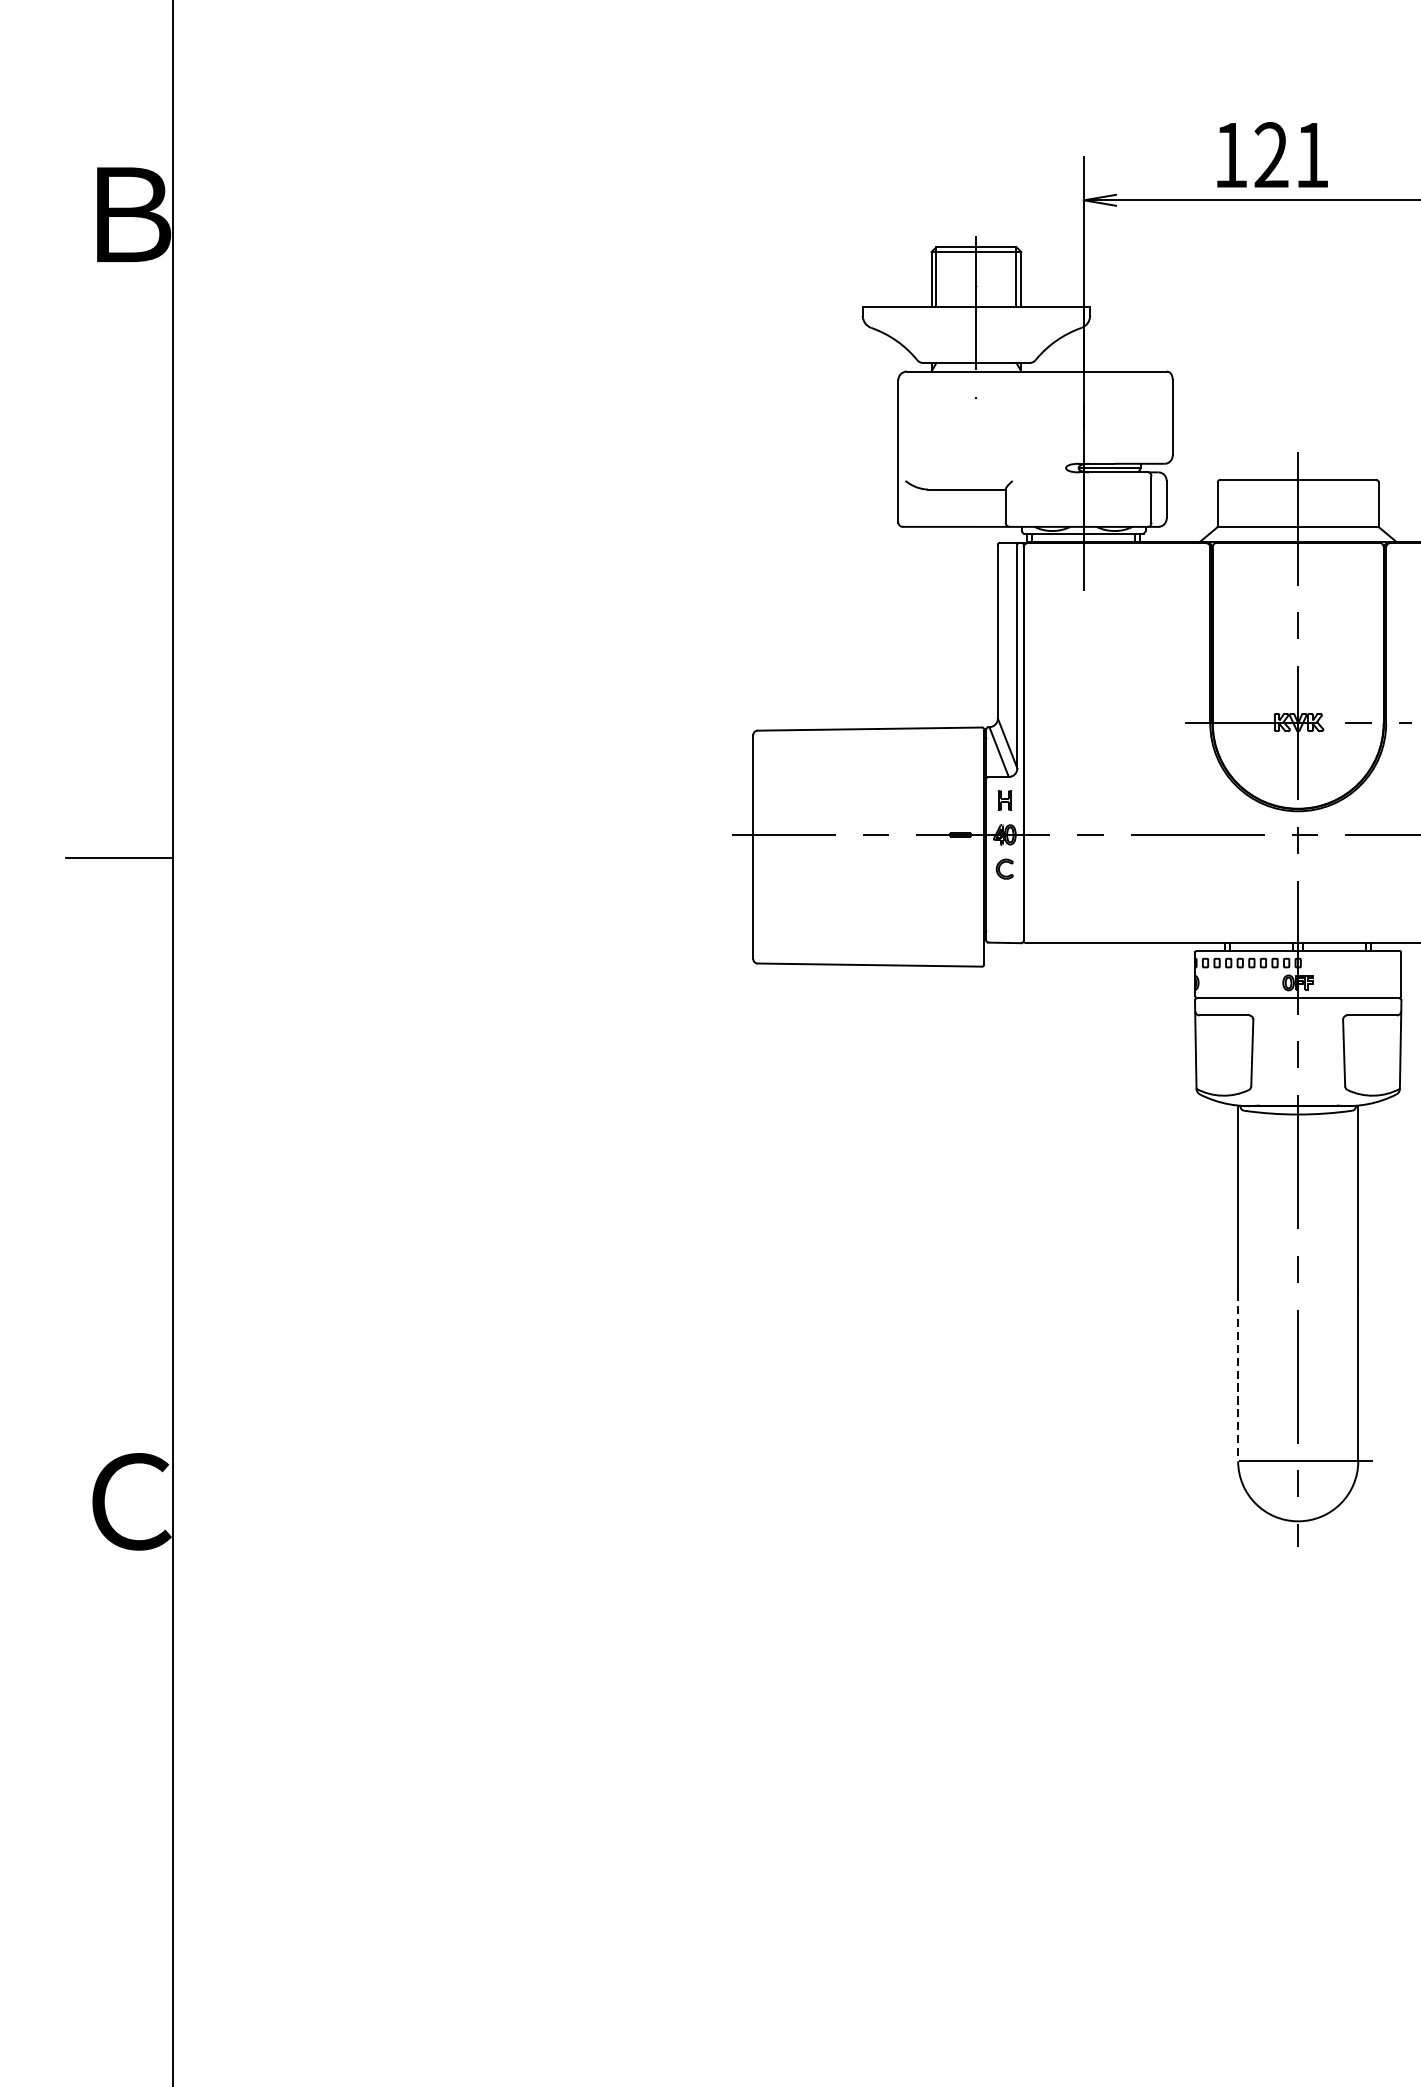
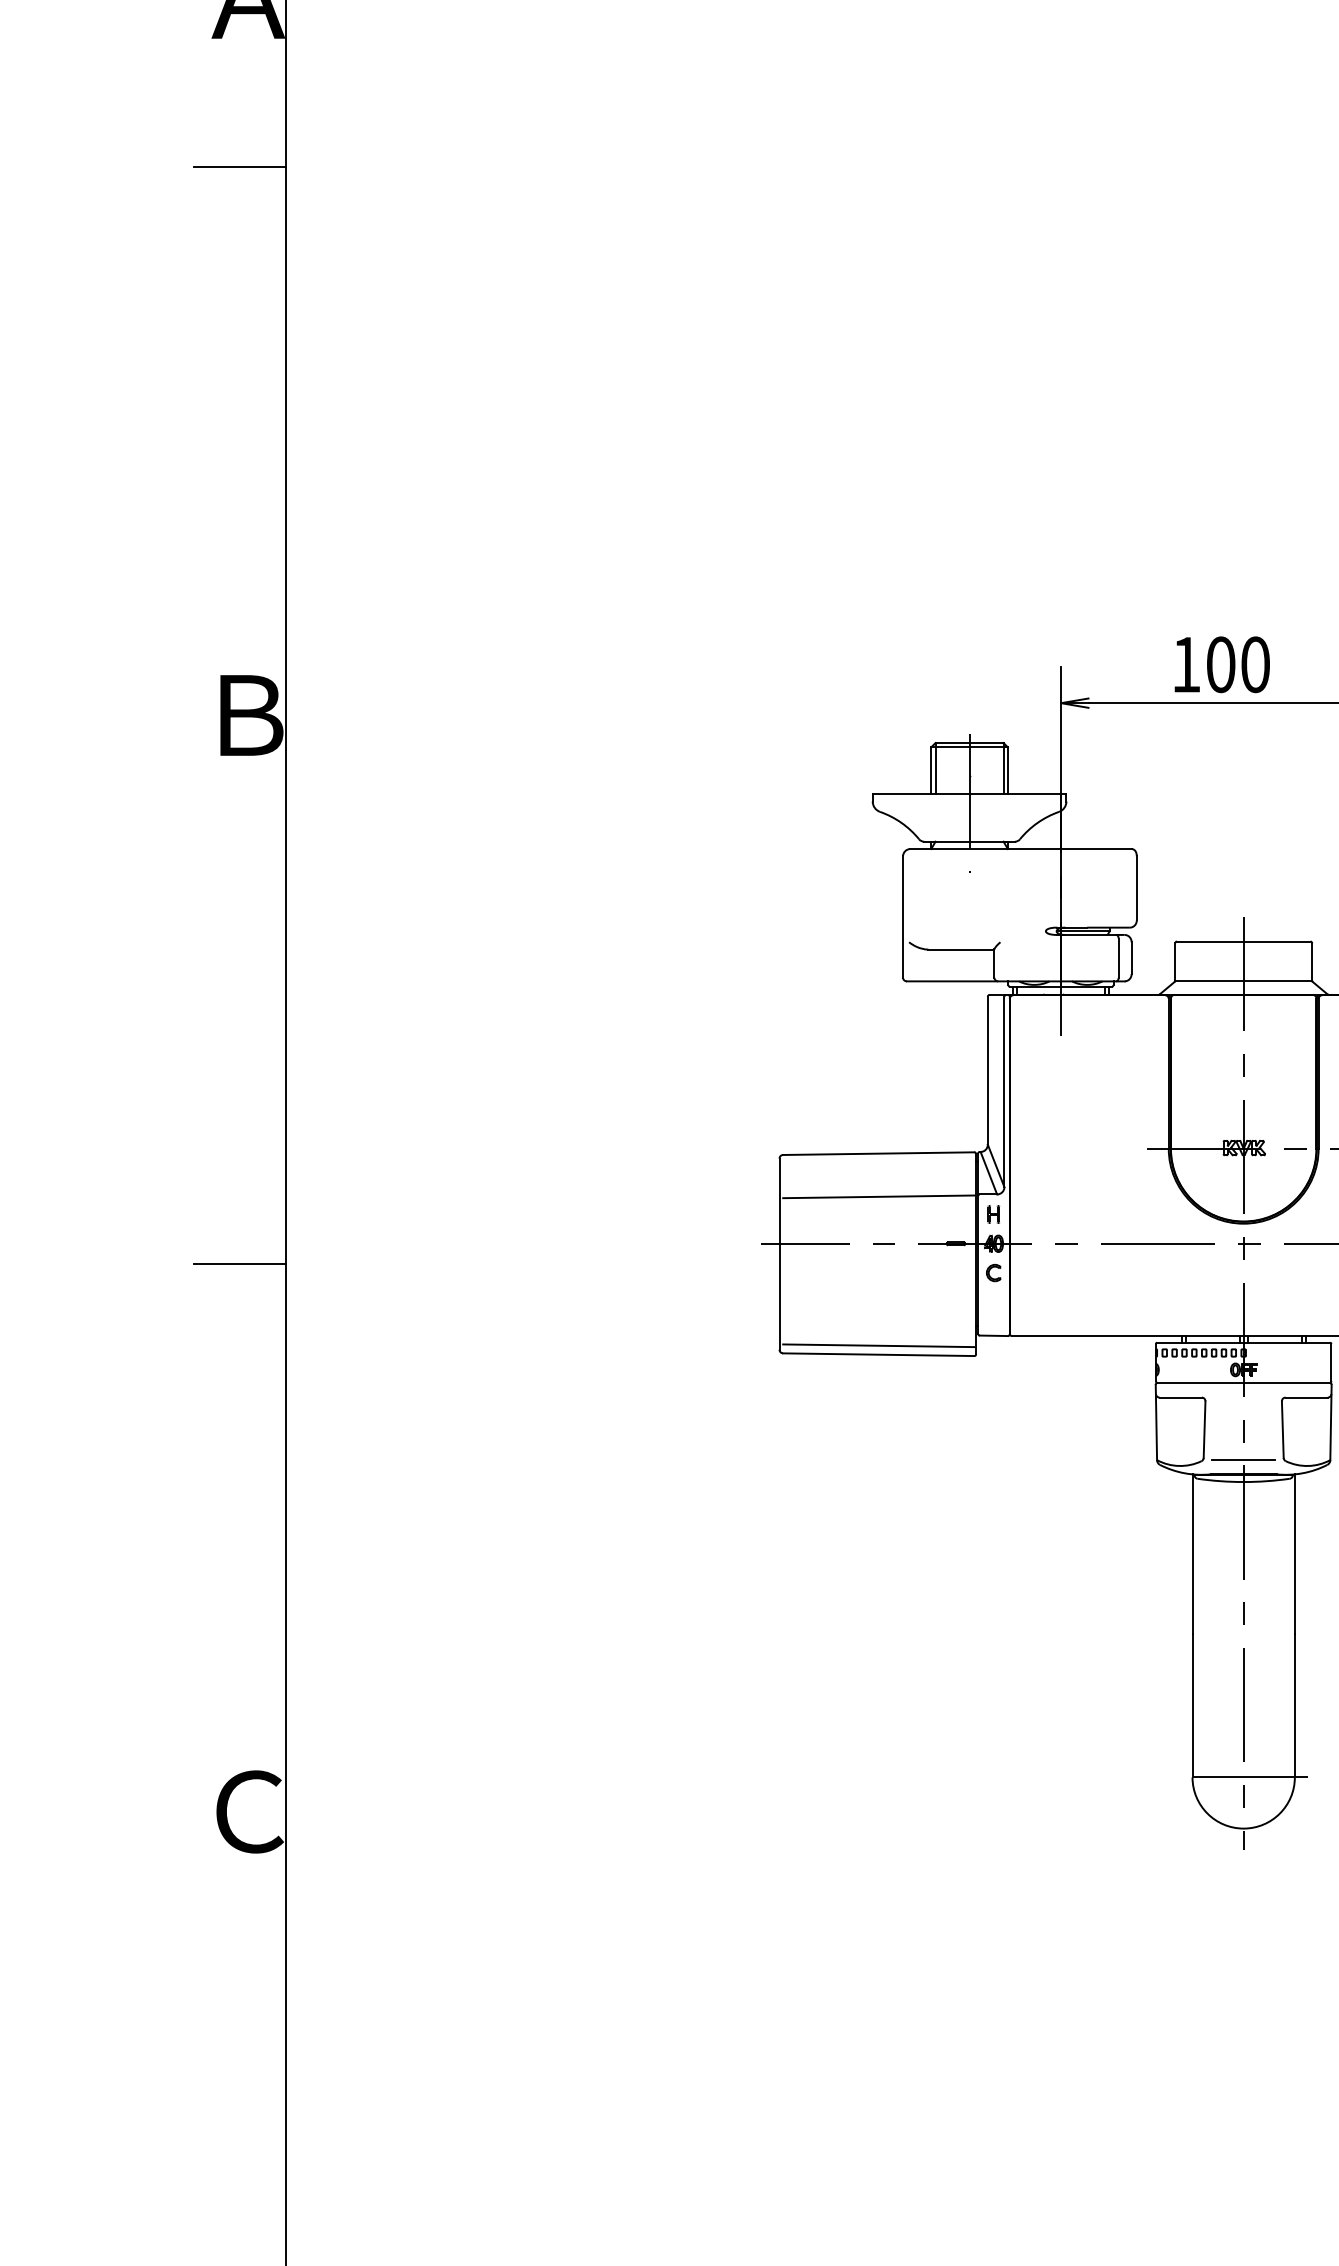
text: (1290, 154) -> (1237, 664), 121 -> 100
line: (869, 779) -> (878, 1196), added
line: (869, 954) -> (878, 1345), added
line: (1297, 1089) -> (1243, 1460), added
line: (1238, 1376) -> (1192, 1705), dashed -> solid

